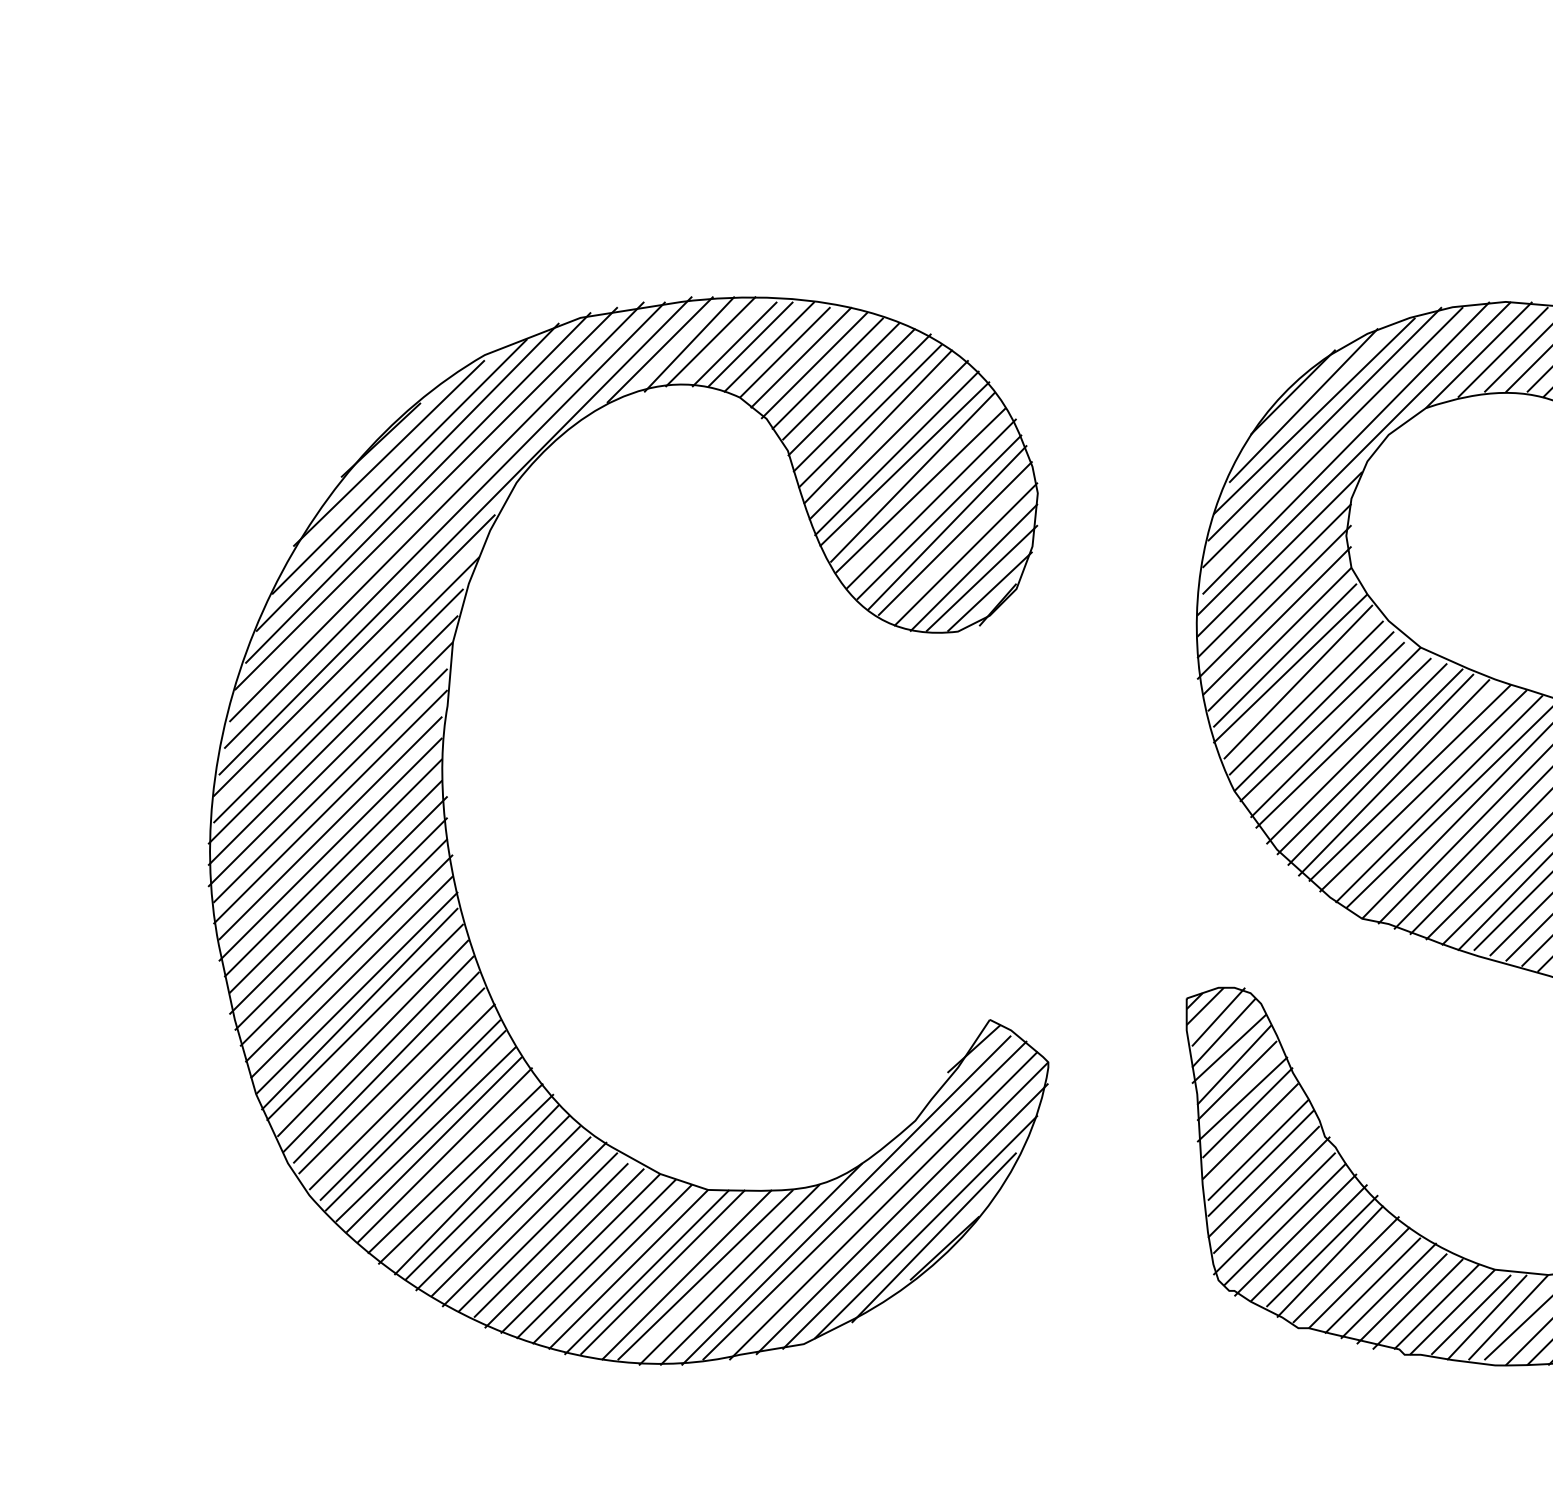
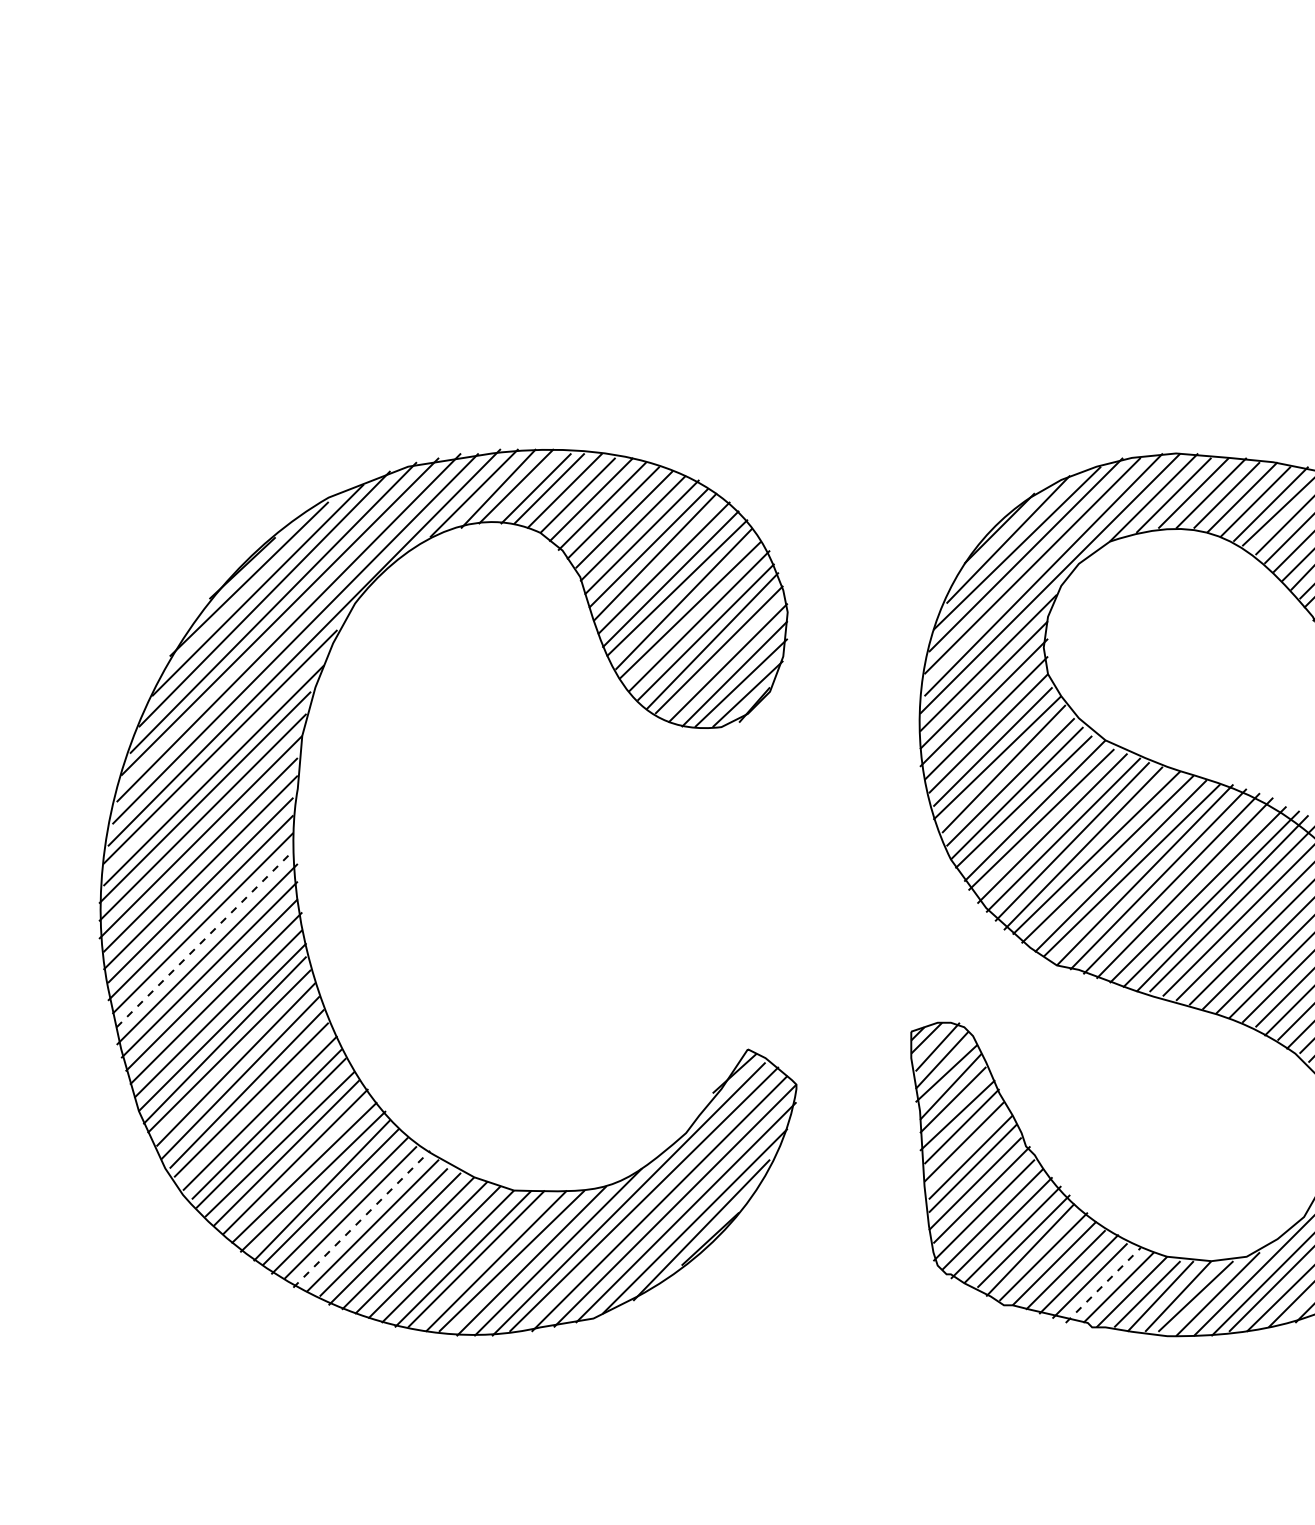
line: (336, 886) -> (205, 938), solid -> dashed
line: (524, 1224) -> (361, 1219), solid -> dashed
line: (1418, 1304) -> (1103, 1285), solid -> dashed

